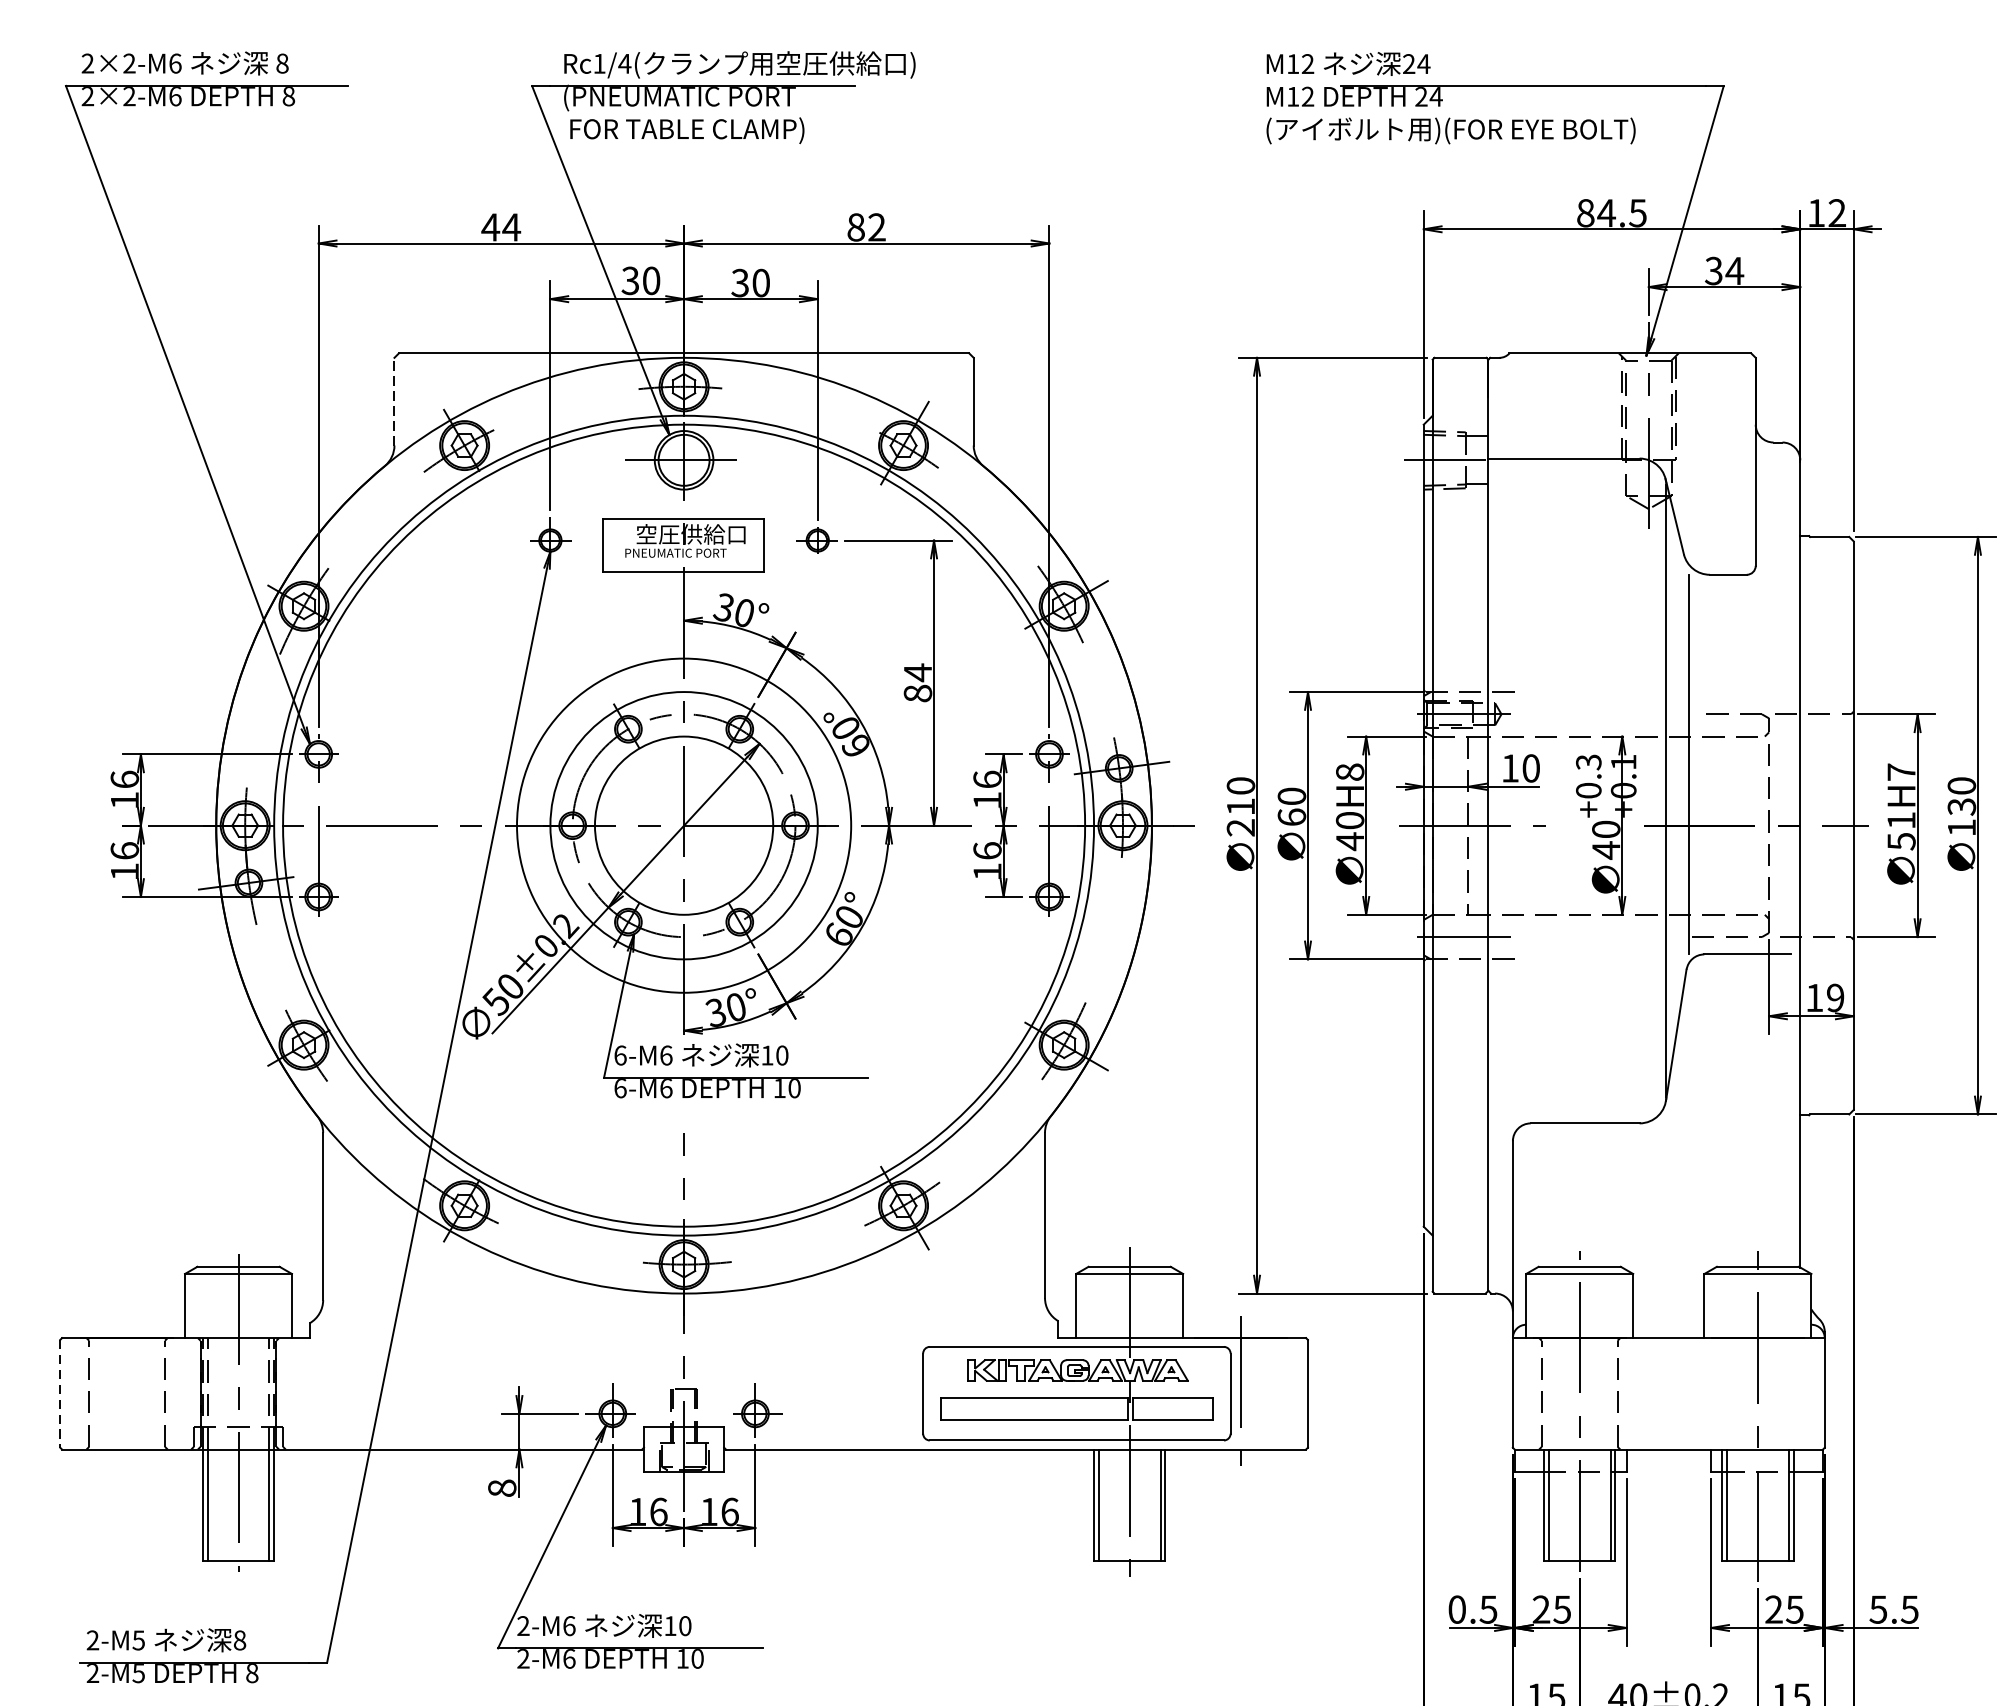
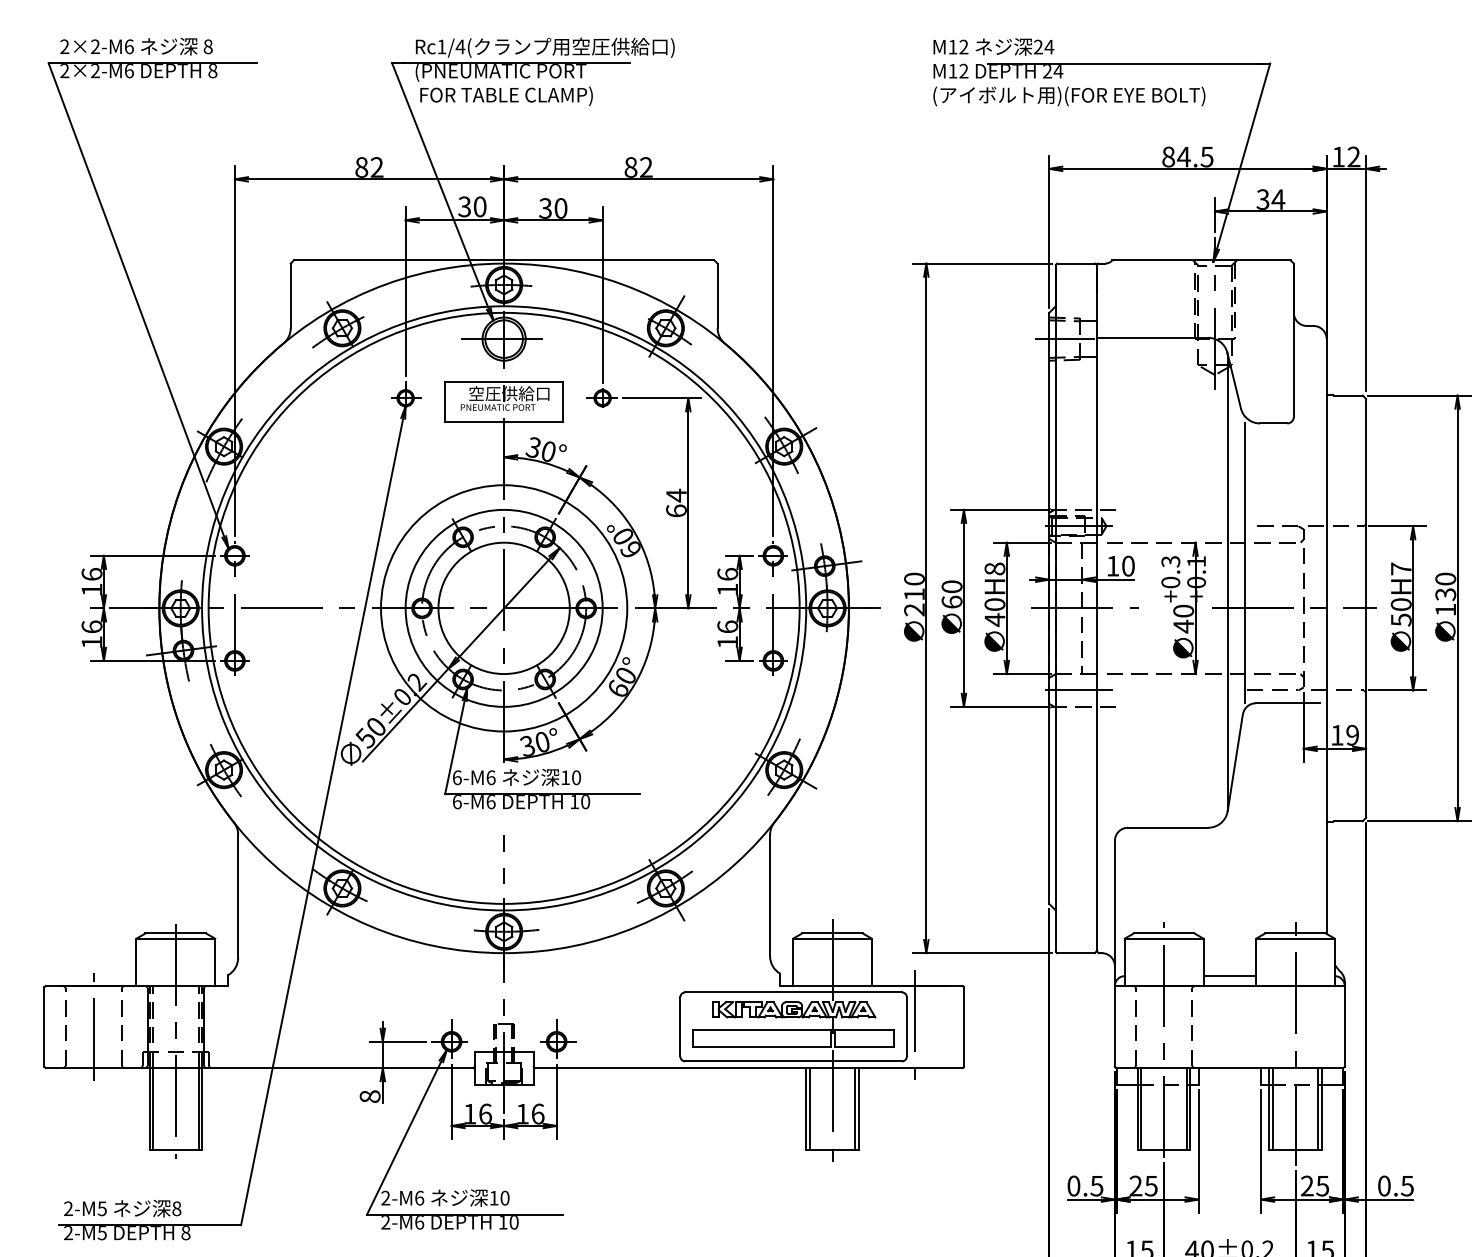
text: (500, 227) -> (368, 167), 44 -> 82
line: (394, 401) -> (290, 295), dashed -> solid
text: (917, 692) -> (676, 510), 84 -> 64
text: (1900, 820) -> (1400, 604), 51H7 -> 50H7
line: (1668, 1325) -> (1229, 976), added
line: (126, 1393) -> (93, 1026), added
line: (60, 1394) -> (44, 1027), dashed -> solid
text: (1877, 1608) -> (1383, 1185), 5.5 -> 0.5

